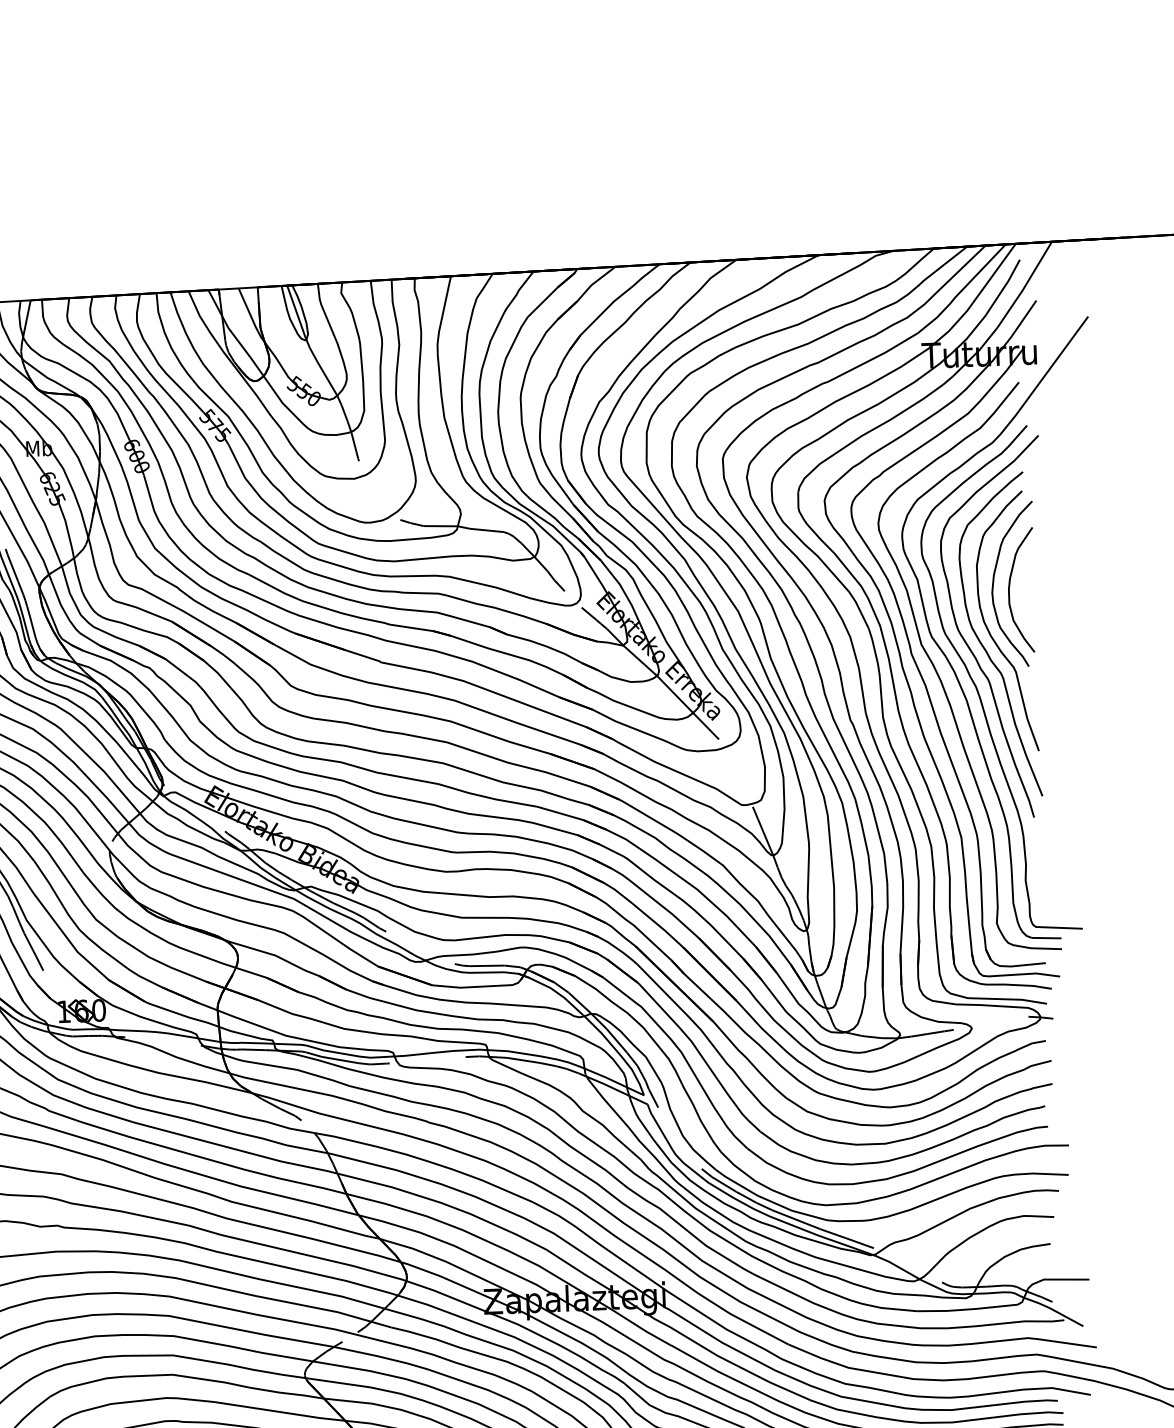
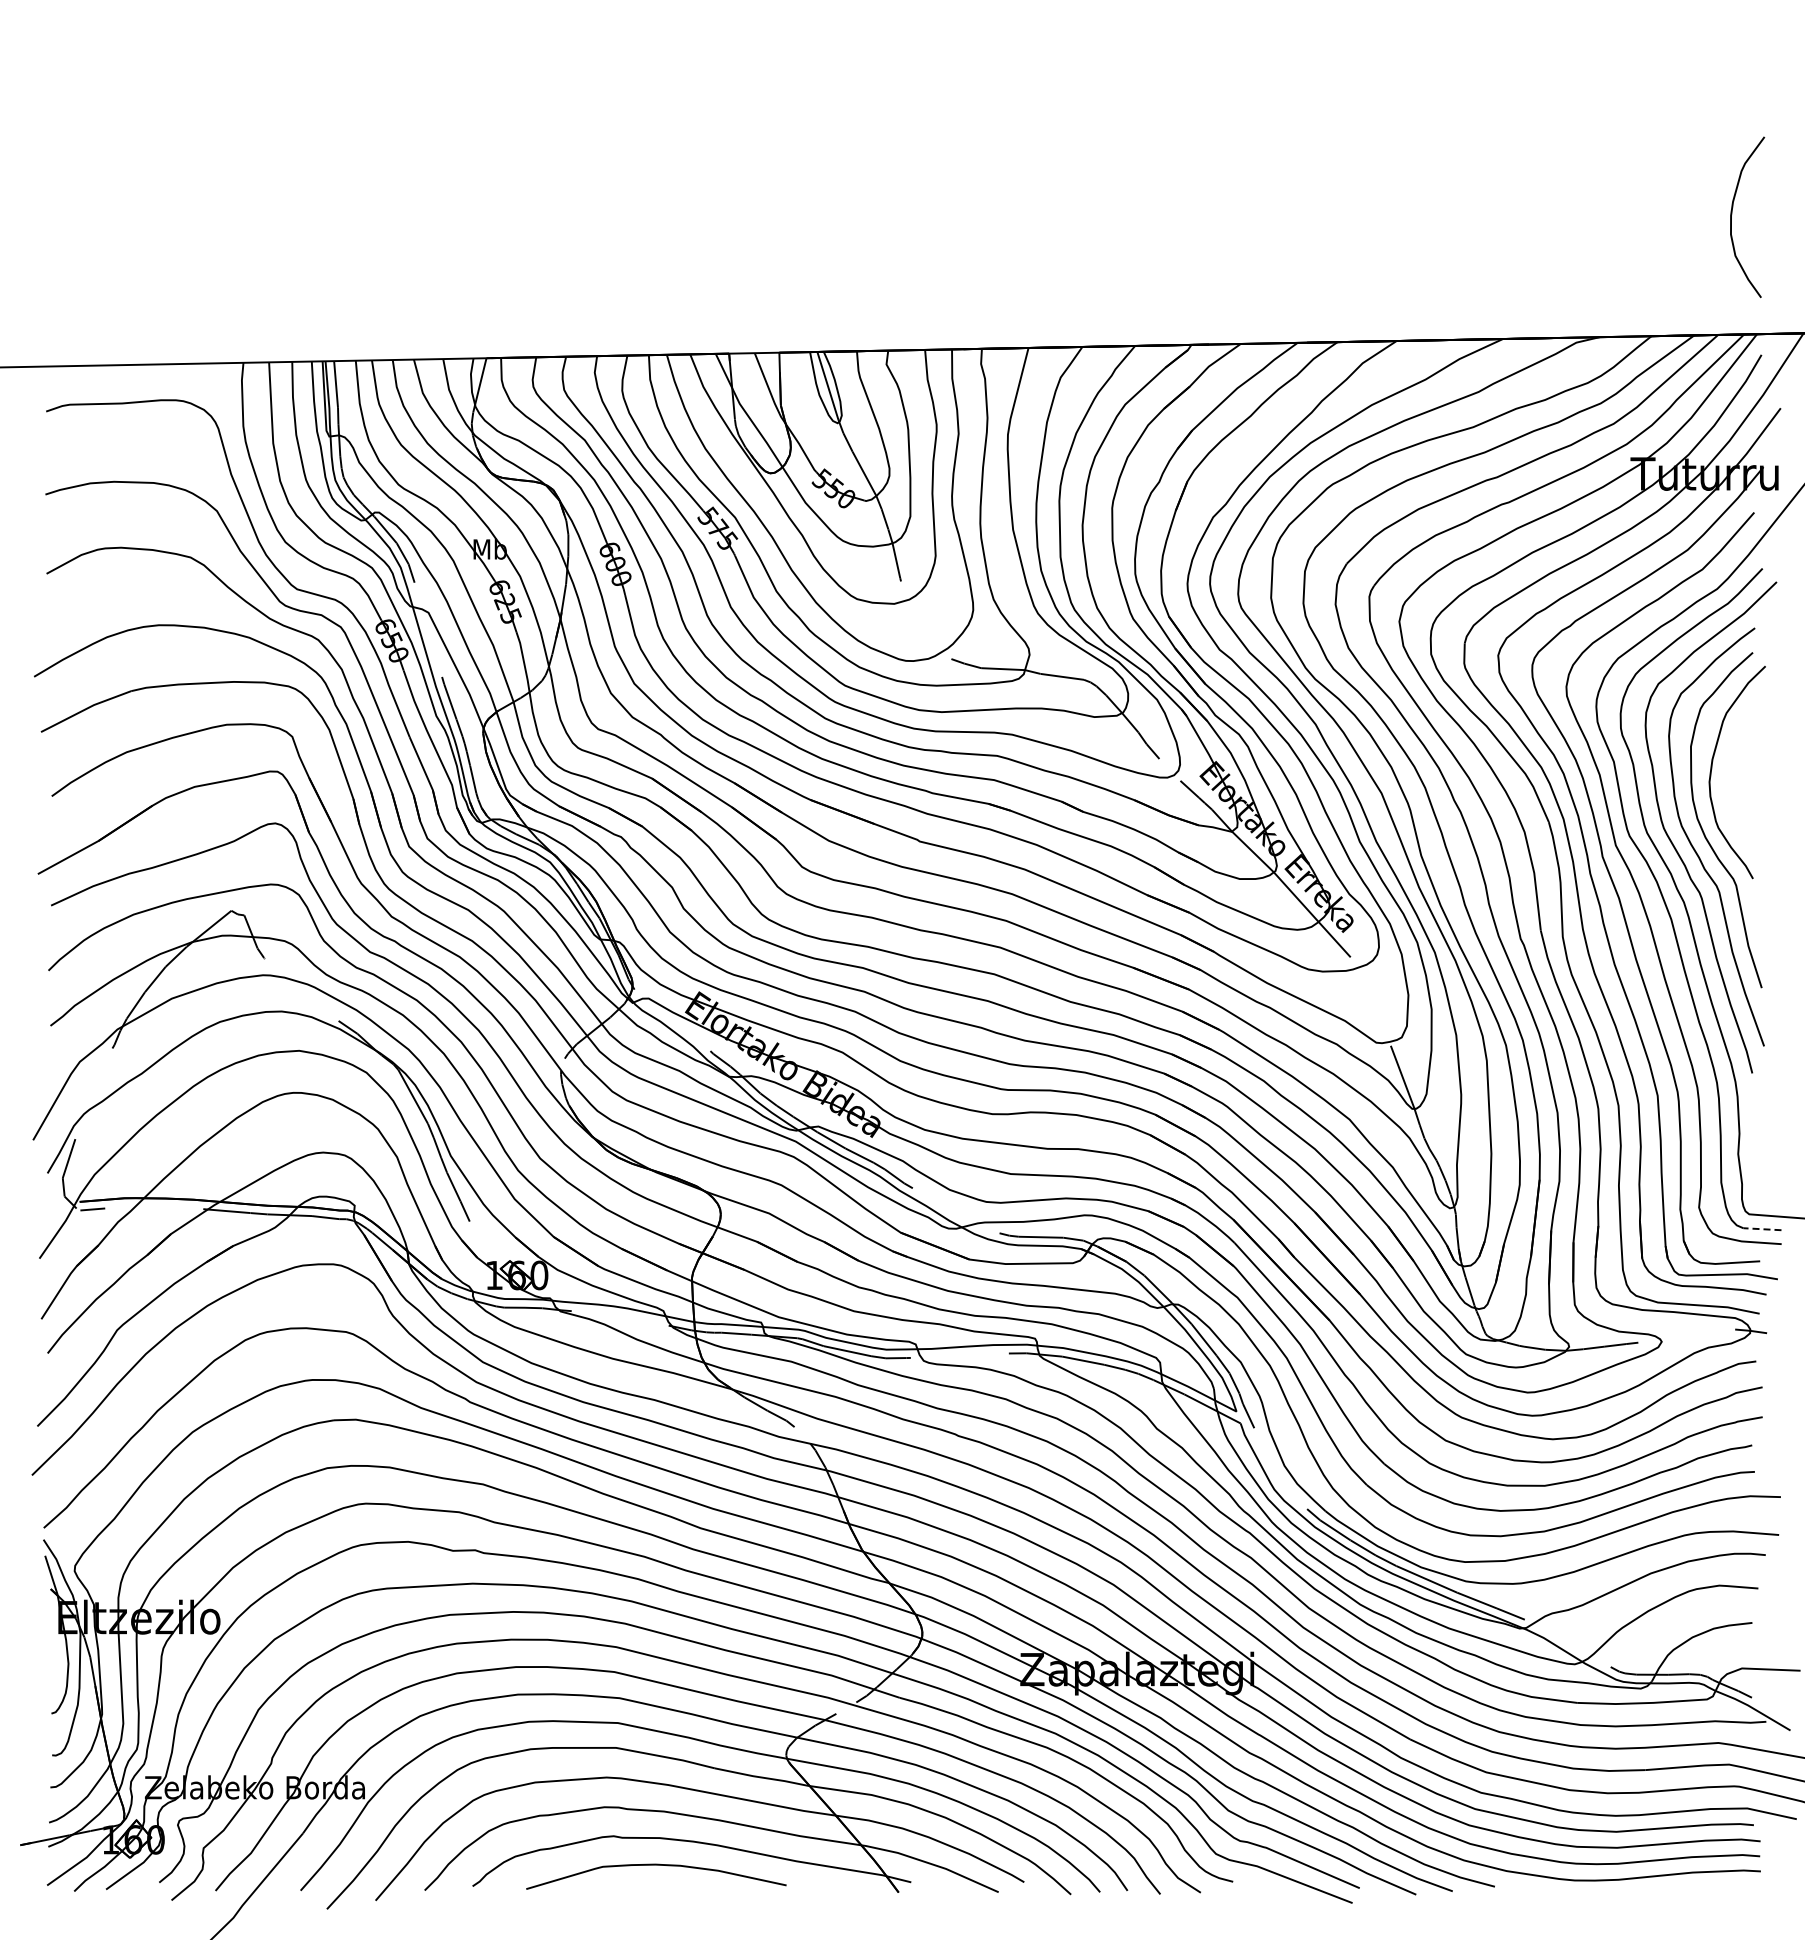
curve: (1009, 588) -> (1732, 214), moved
line: (1045, 938) -> (1761, 1229), solid -> dashed

